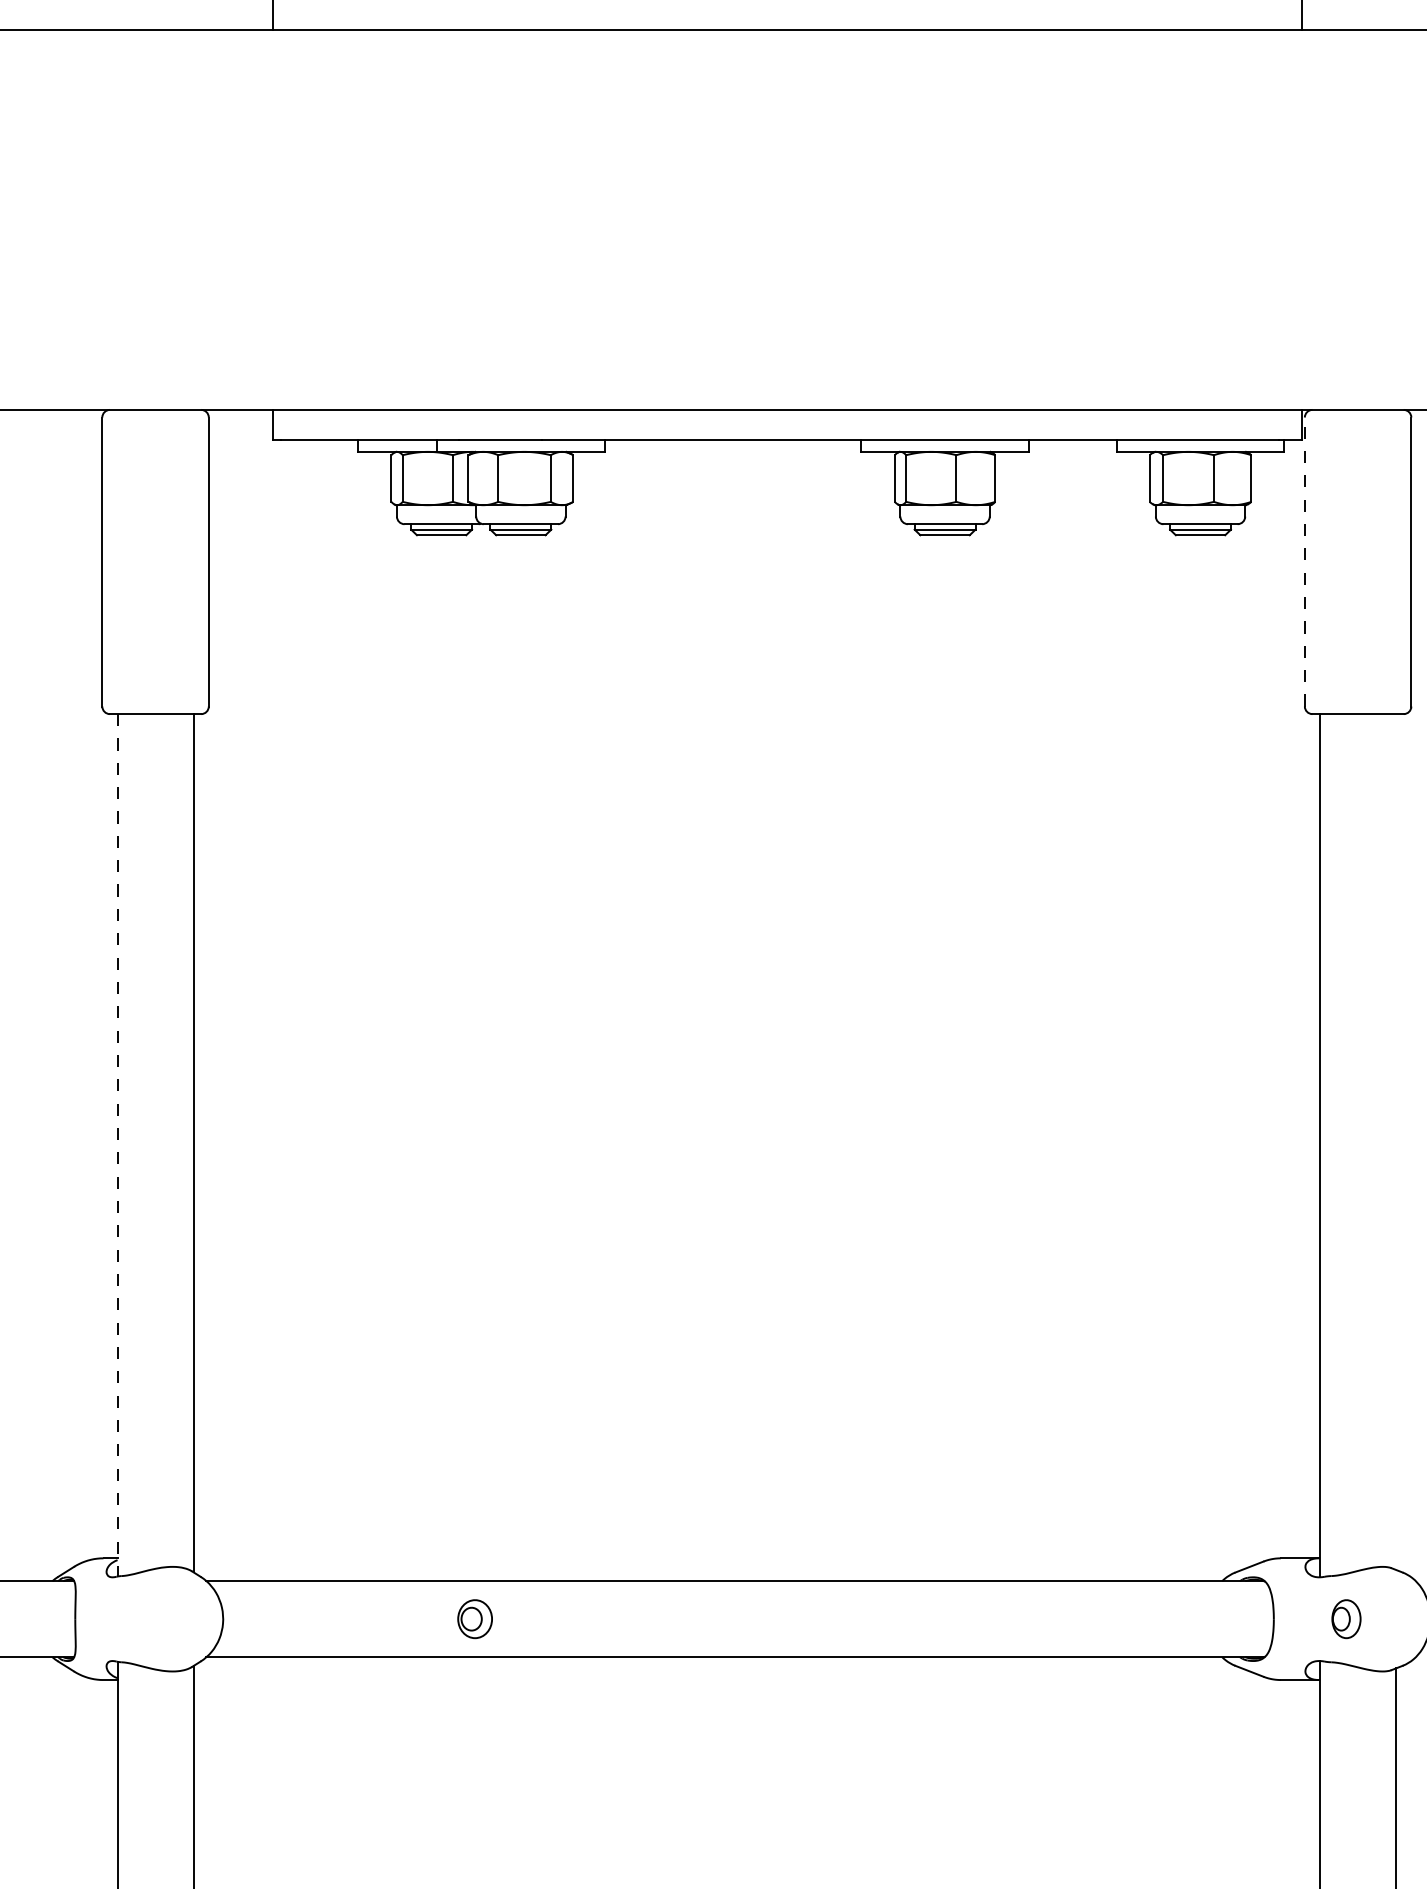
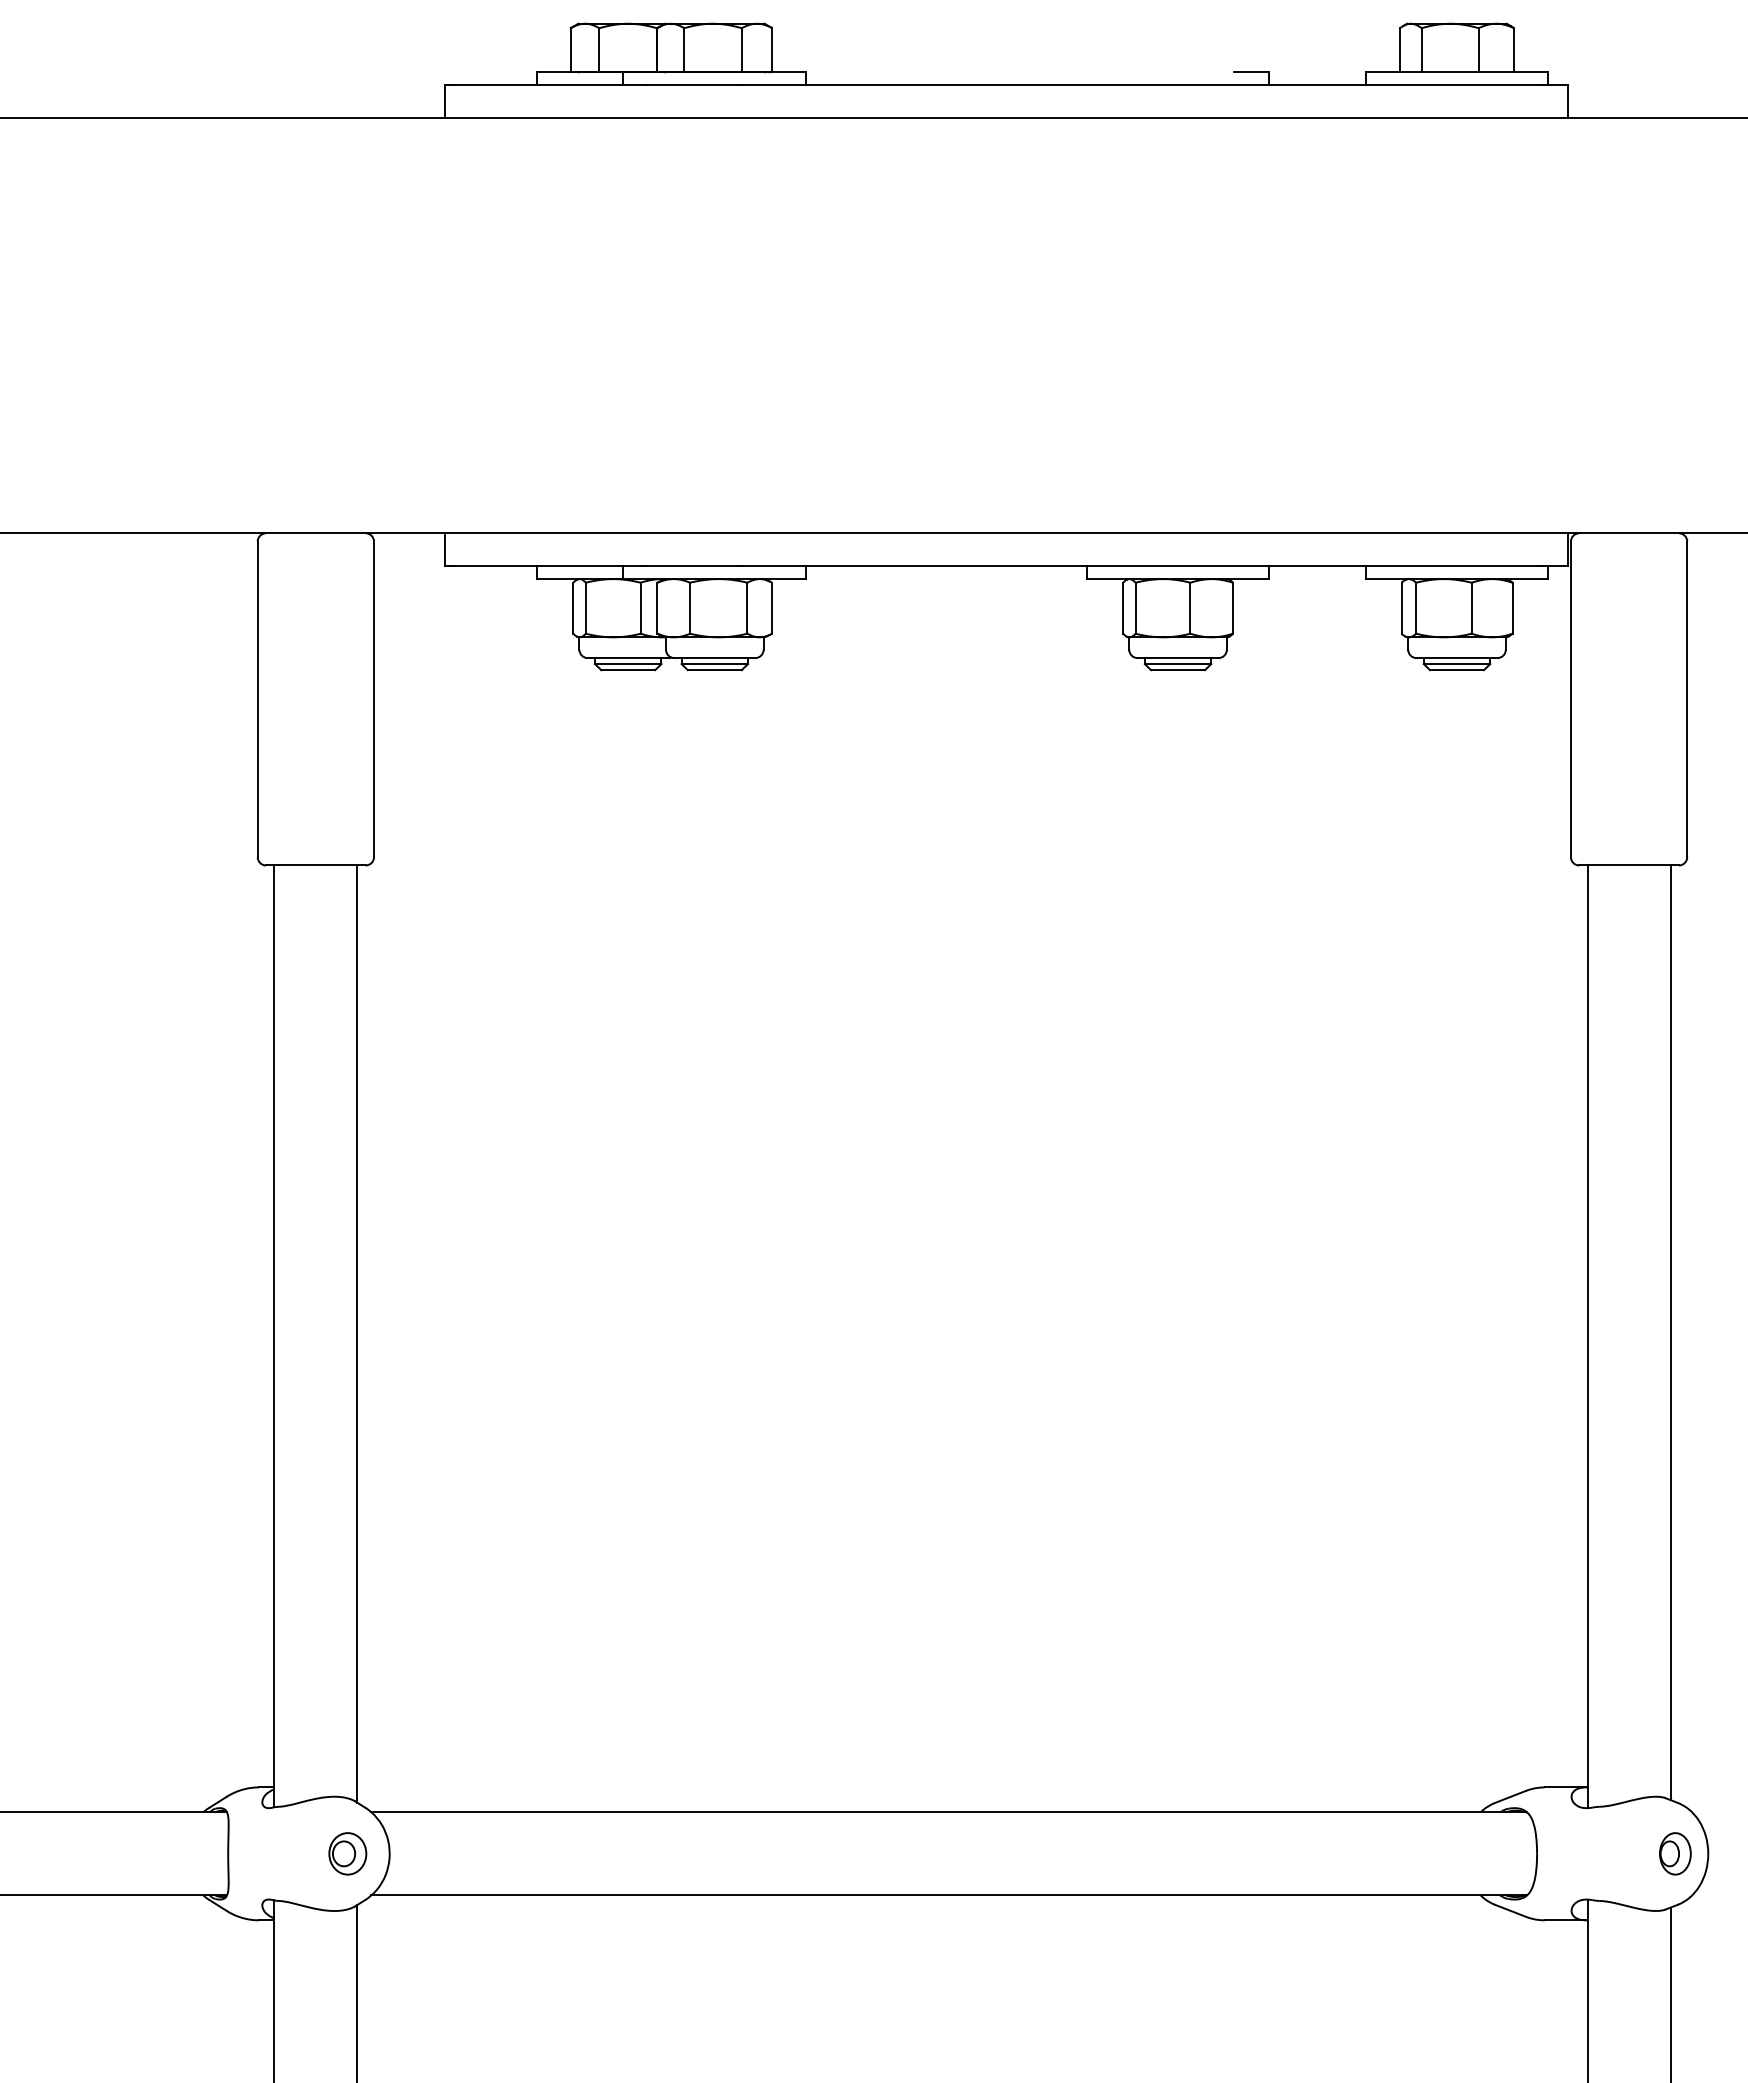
line: (1304, 562) -> (1570, 699), dashed -> solid
line: (1396, 1141) -> (1670, 1332), added
line: (117, 1145) -> (274, 1336), dashed -> solid
part: (474, 1618) -> (347, 1853), moved
part: (1346, 1618) -> (1675, 1853), moved

